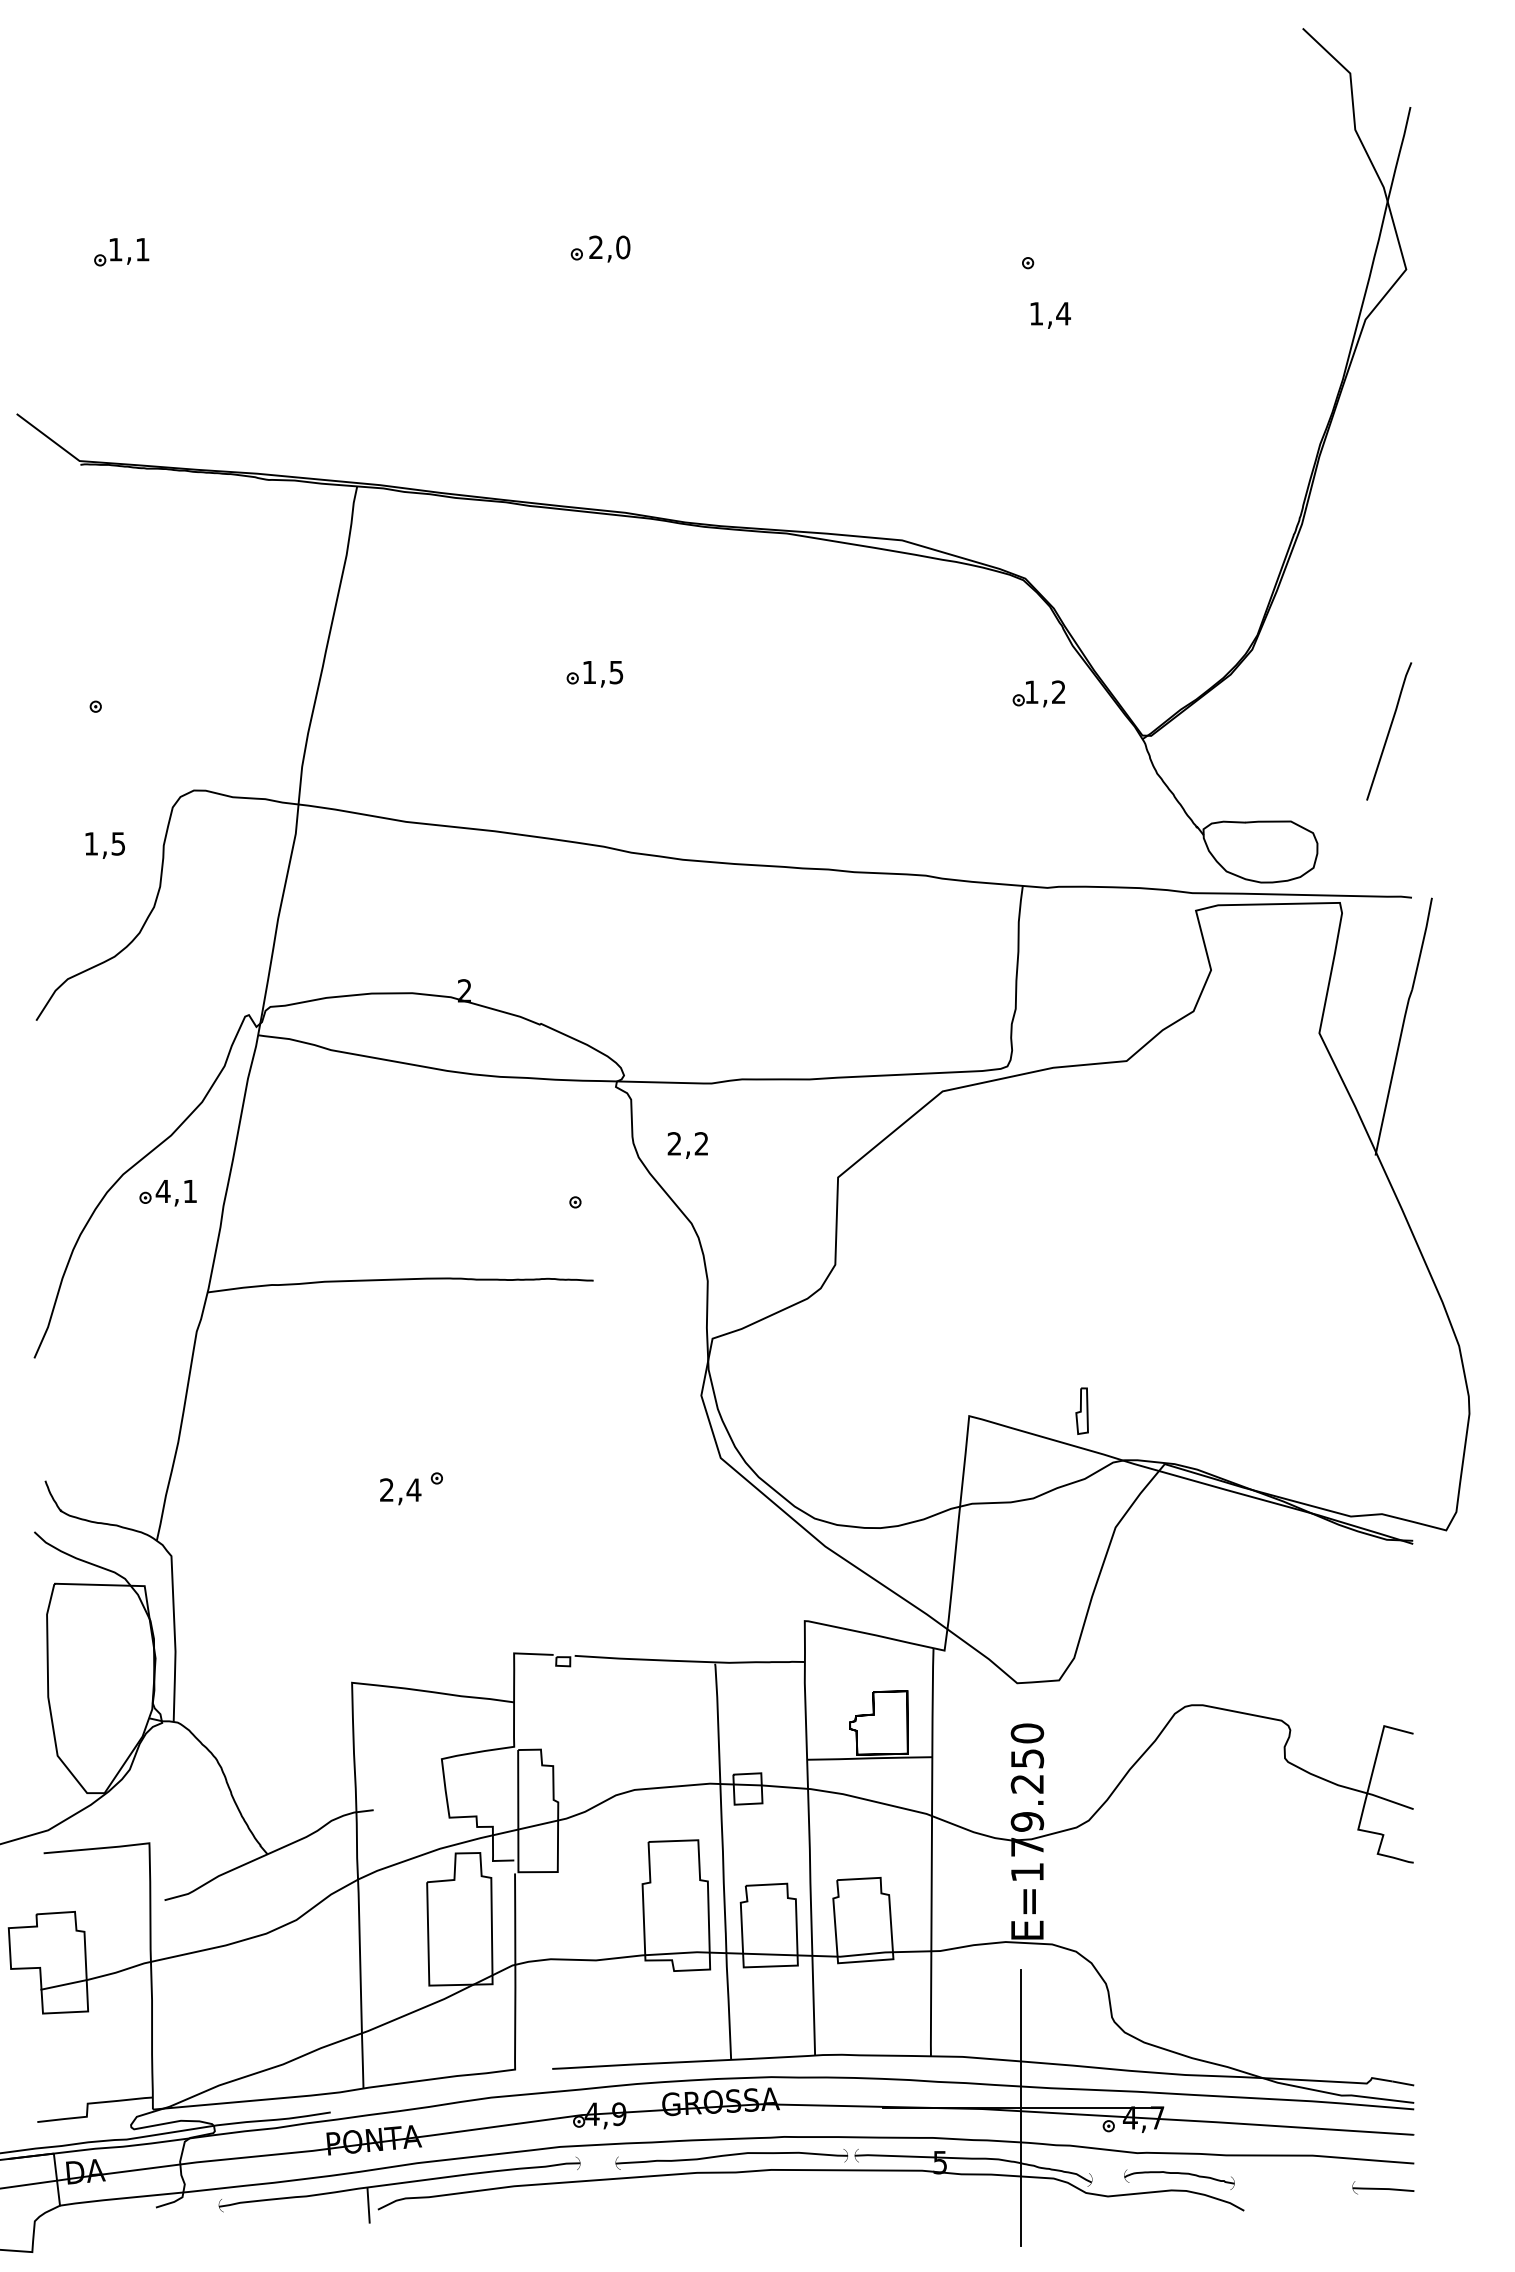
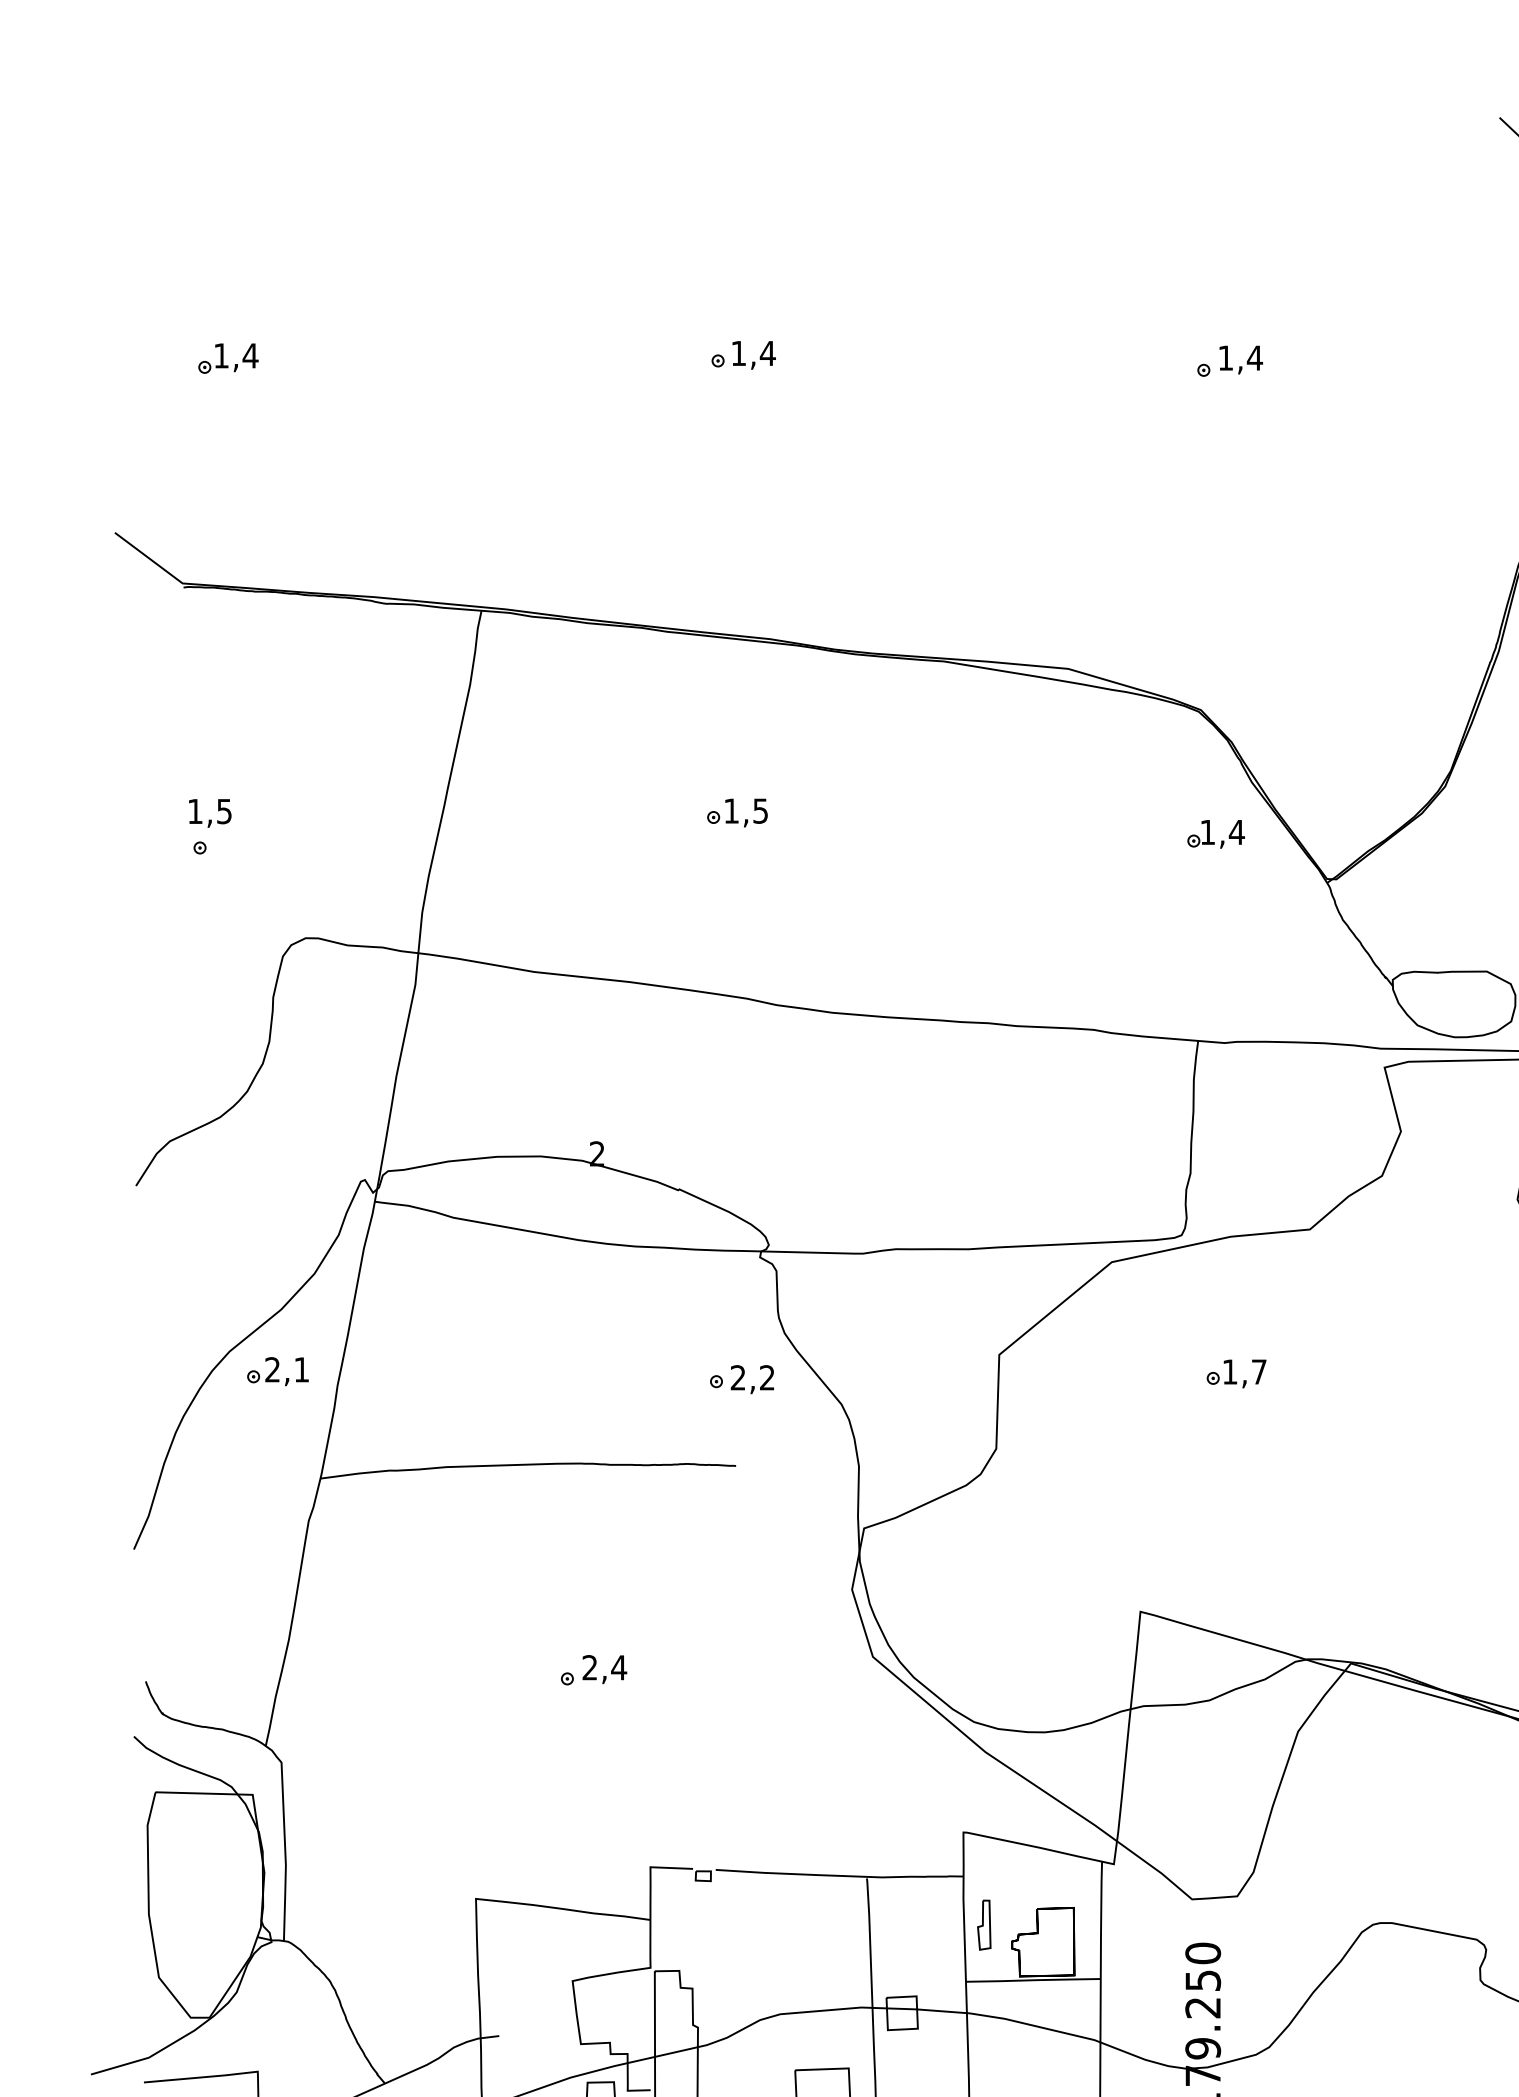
text: (609, 247) -> (753, 353), 2,0 -> 1,4
text: (142, 249) -> (250, 355), 1,1 -> 1,4
text: (1050, 315) -> (1240, 359), moved
text: (1058, 691) -> (1236, 831), 1,2 -> 1,4
text: (104, 845) -> (209, 813), moved
text: (687, 1145) -> (752, 1379), moved
text: (162, 1190) -> (271, 1368), 4,1 -> 2,1
part: (1058, 1195) -> (1236, 1374), added
part: (1081, 1410) -> (983, 1924), moved
text: (400, 1491) -> (604, 1669), moved

